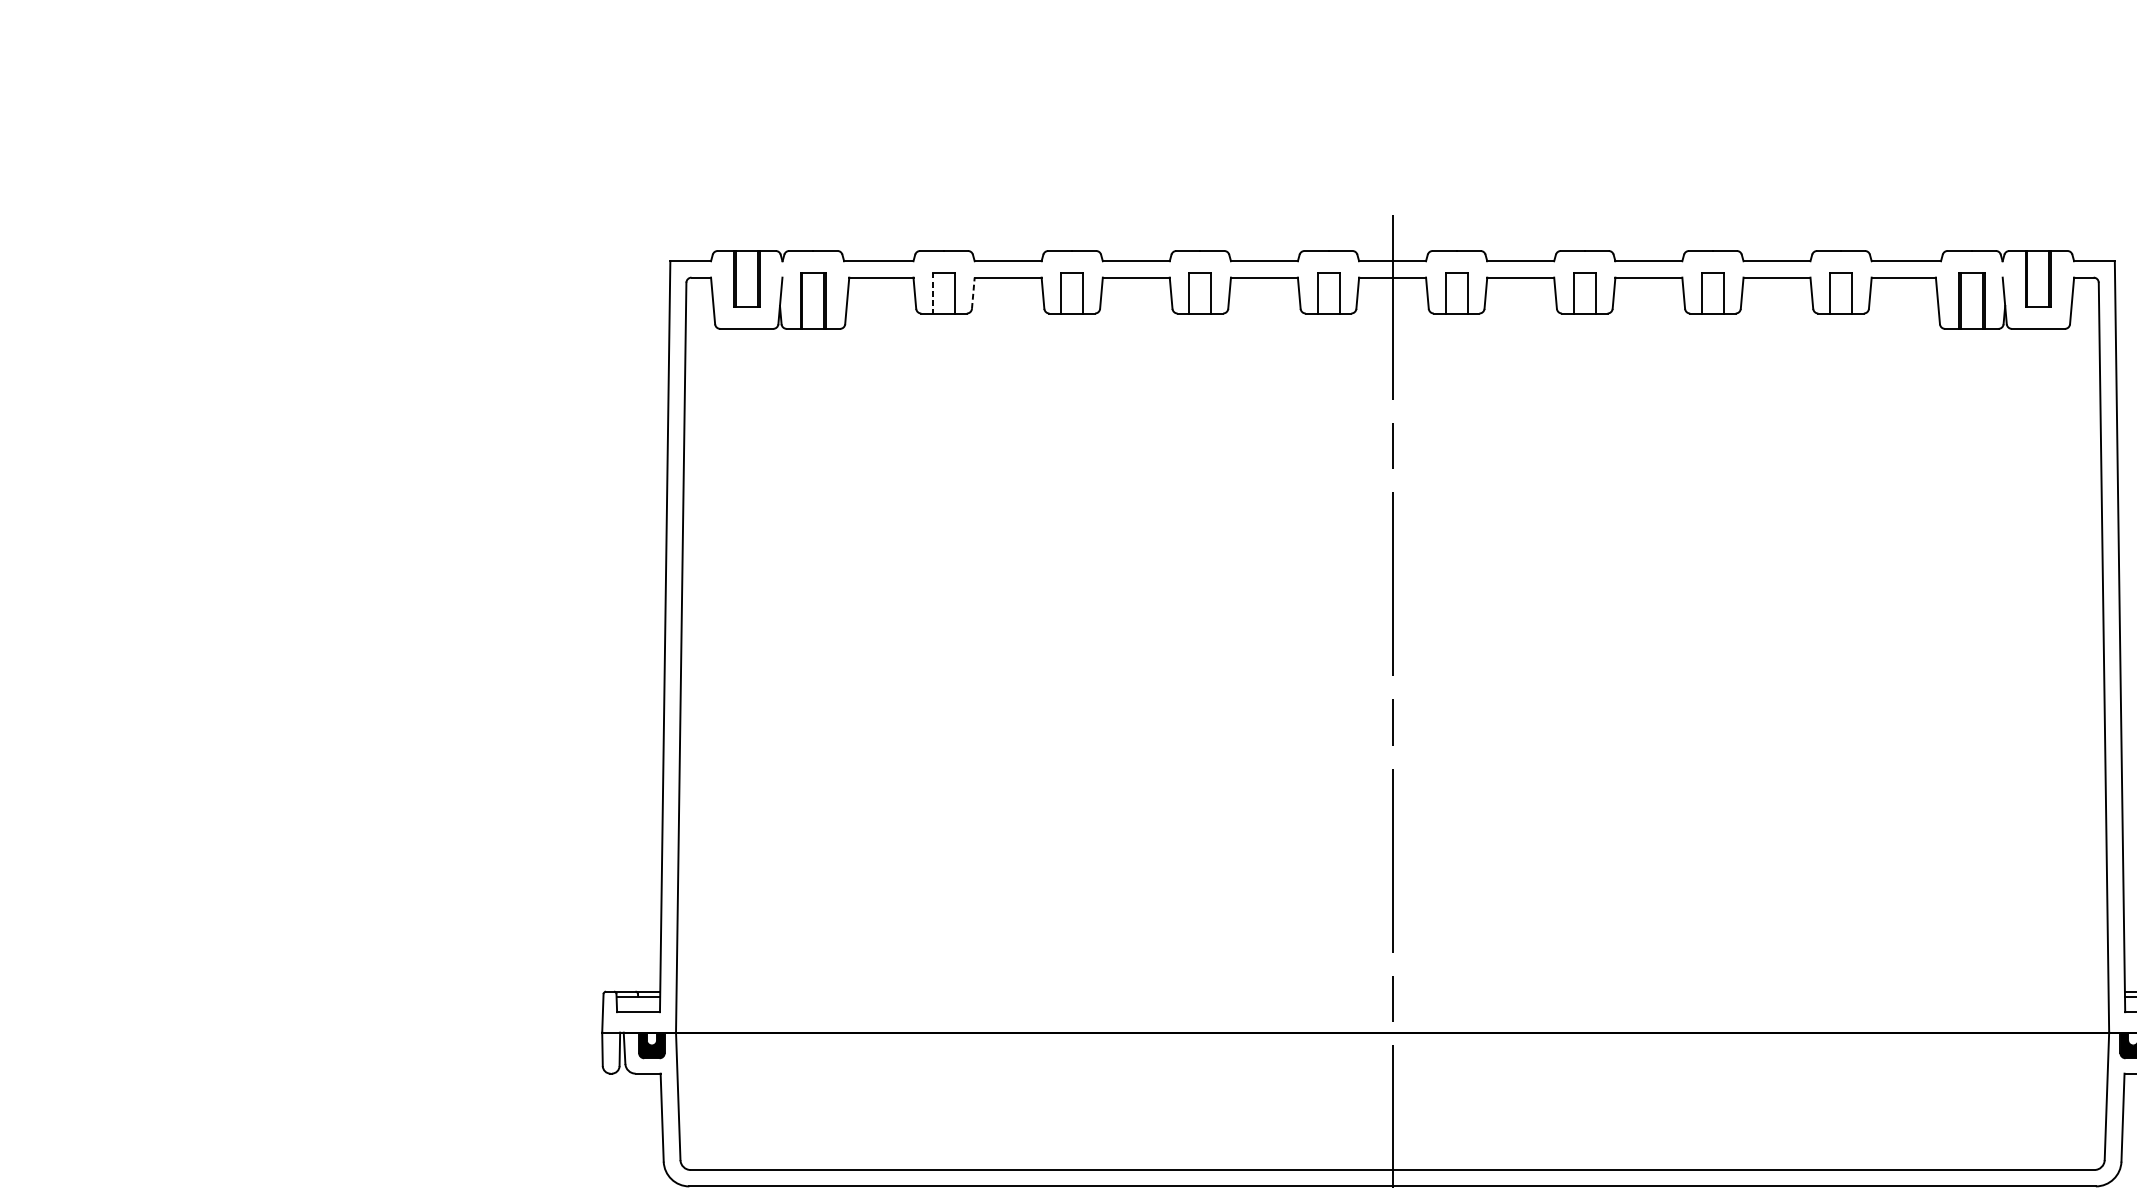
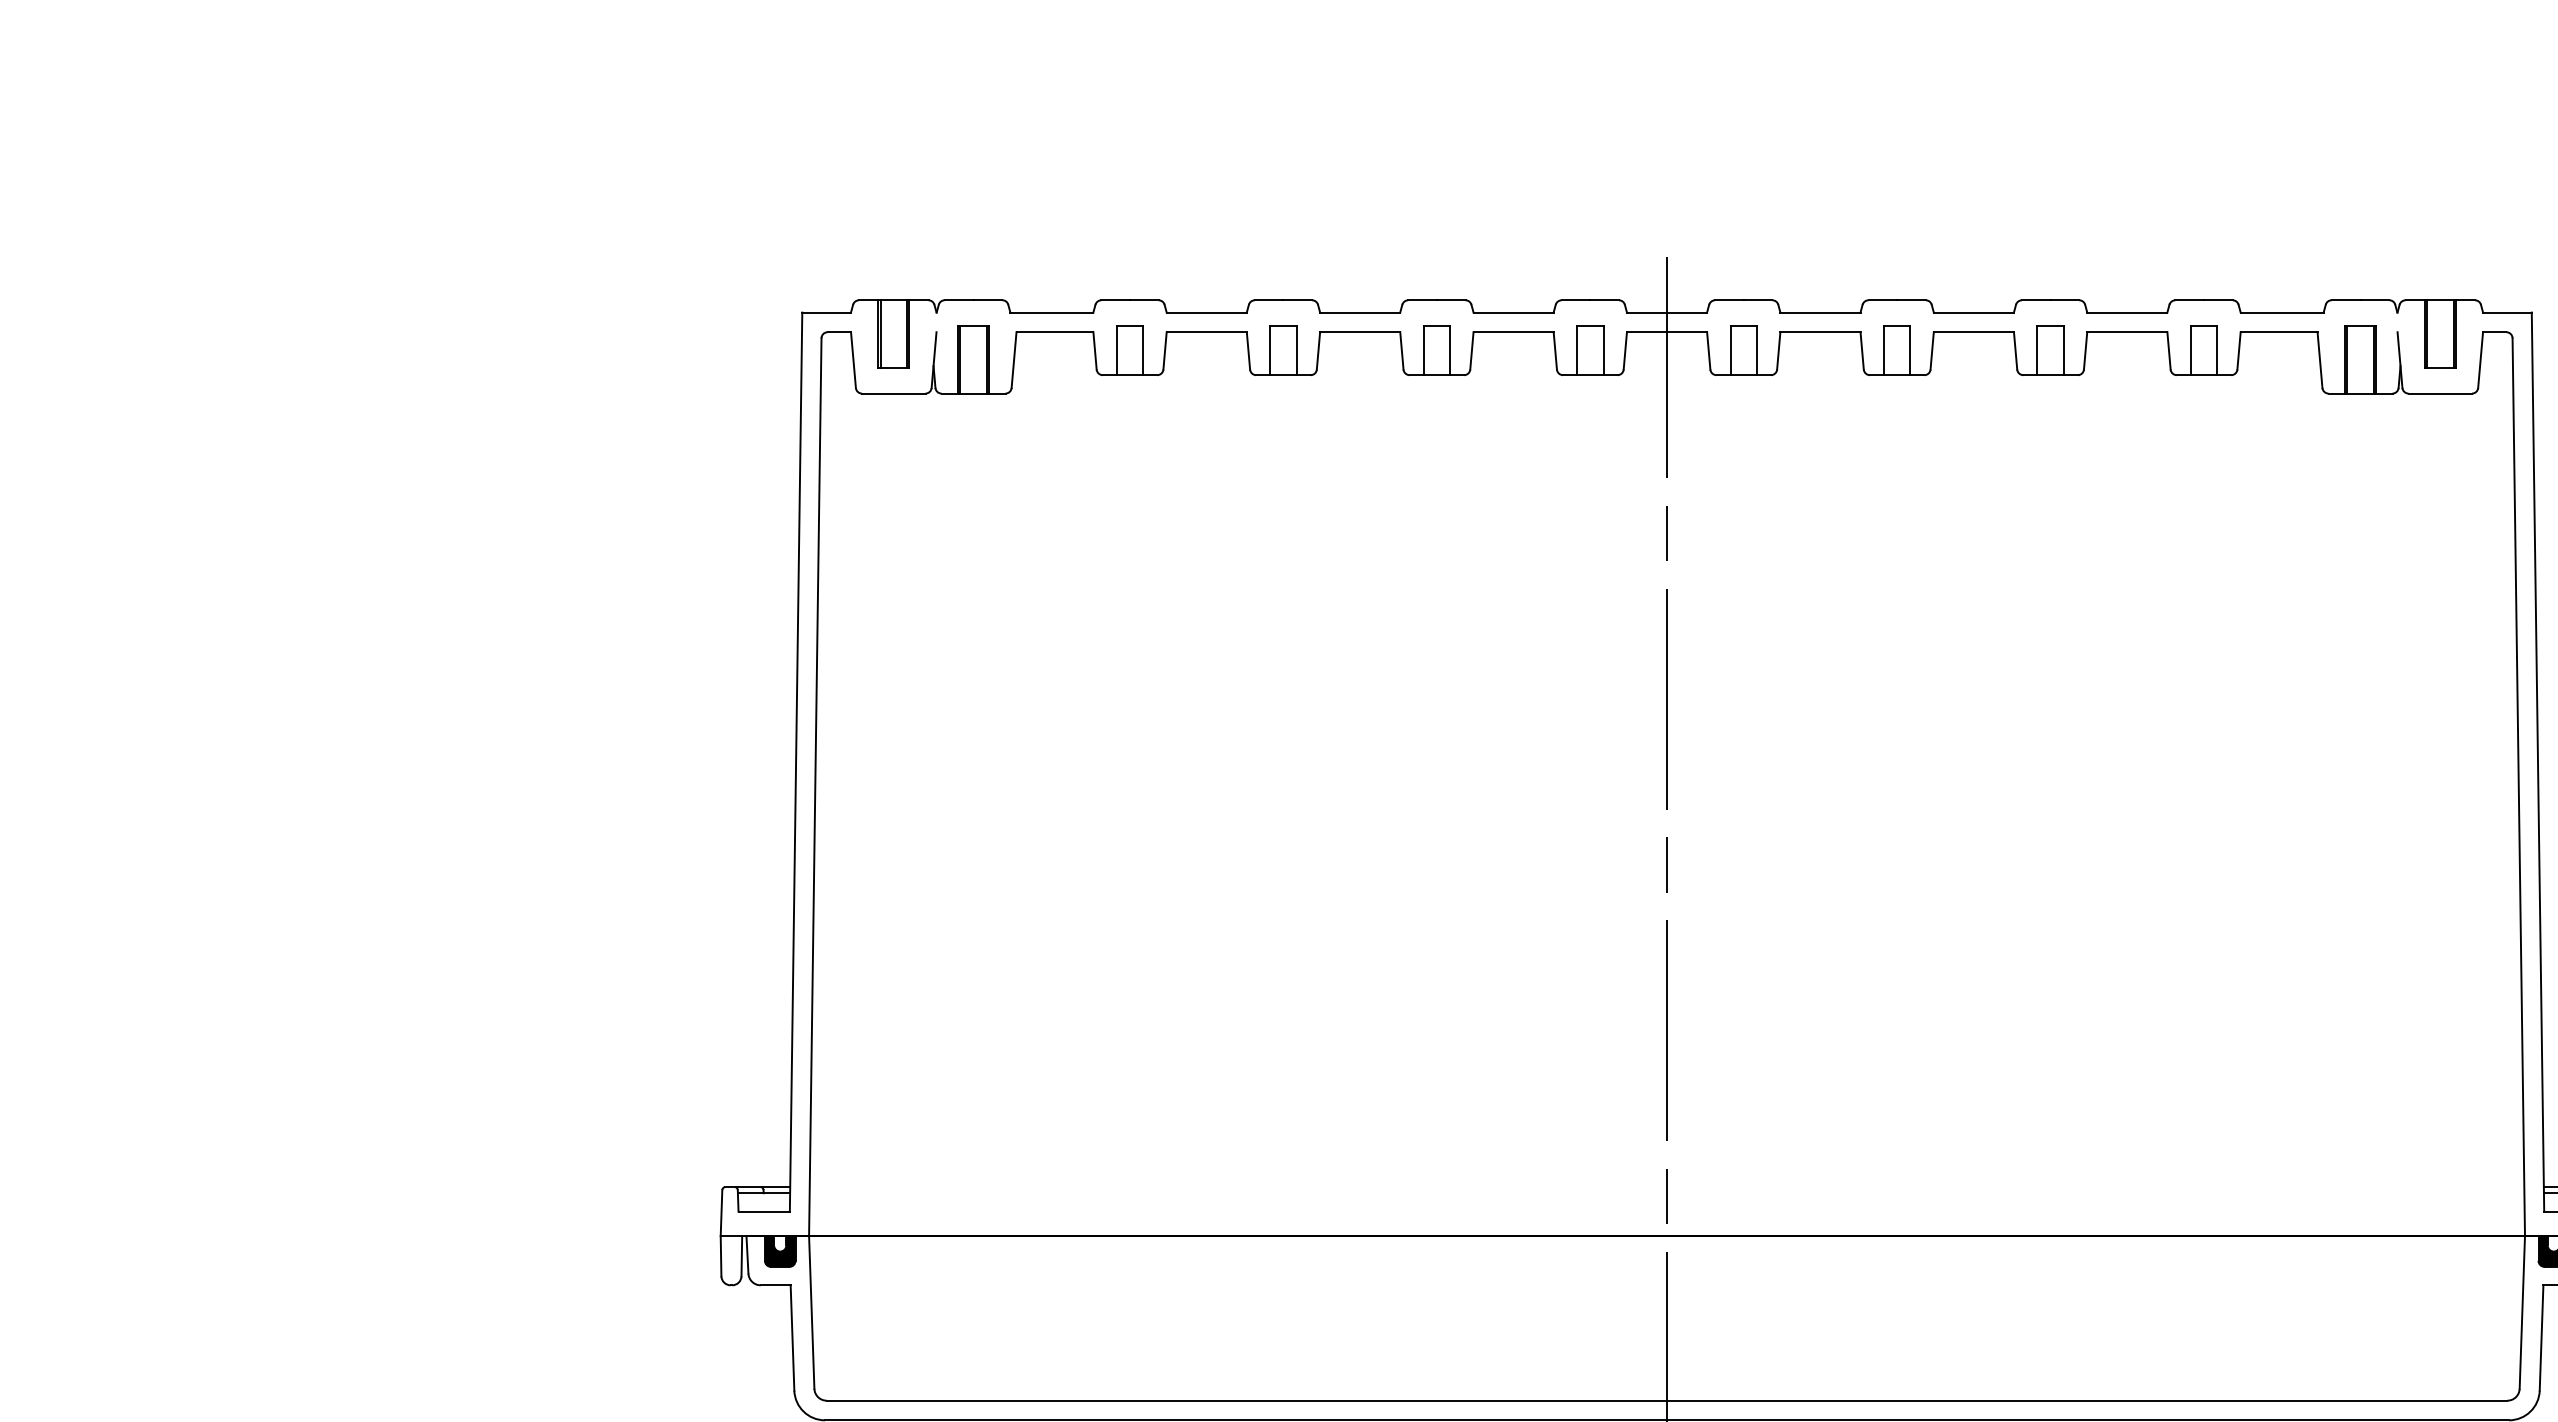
line: (932, 292) -> (1116, 350), dashed -> solid
line: (973, 292) -> (1165, 350), dashed -> solid

